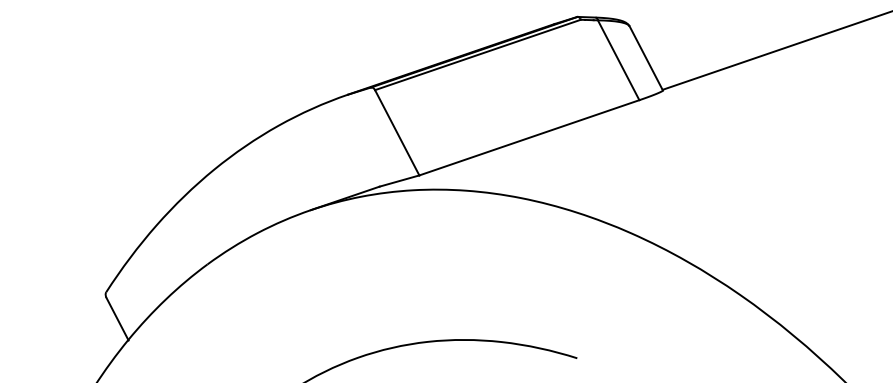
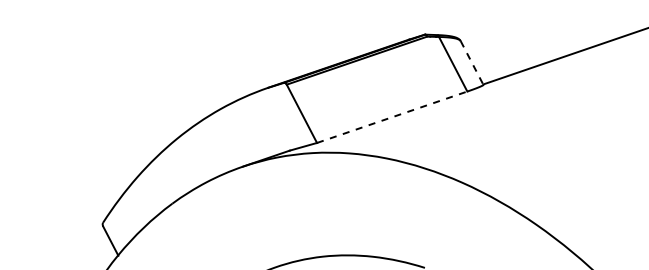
line: (646, 59) -> (472, 63), solid -> dashed
line: (529, 138) -> (392, 117), solid -> dashed

